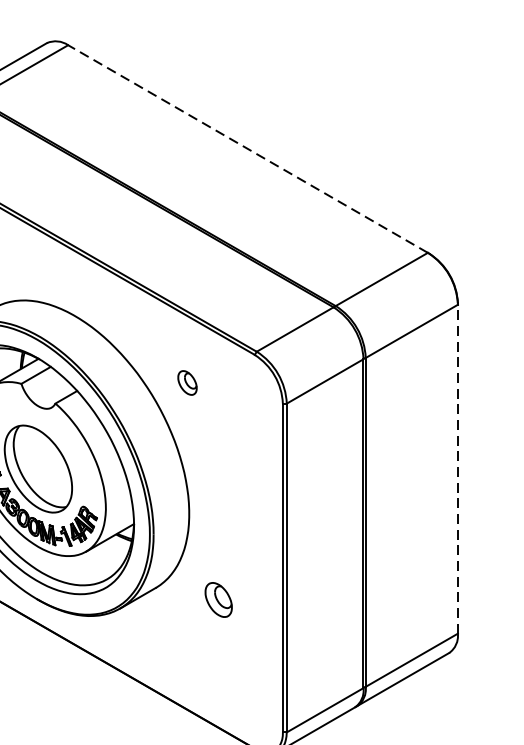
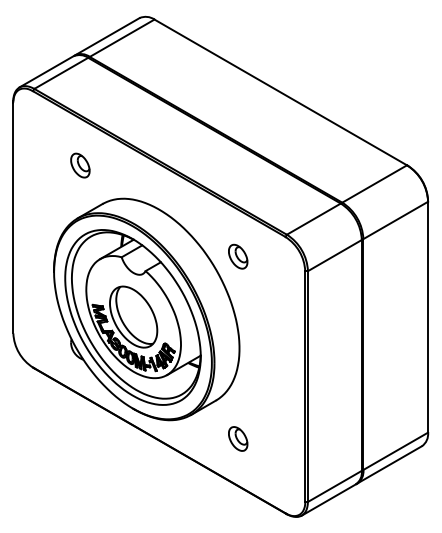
line: (247, 149) -> (280, 92), dashed -> solid
part: (187, 382) -> (238, 256), size x1.43
line: (458, 468) -> (428, 316), dashed -> solid
part: (219, 599) -> (238, 438), moved

